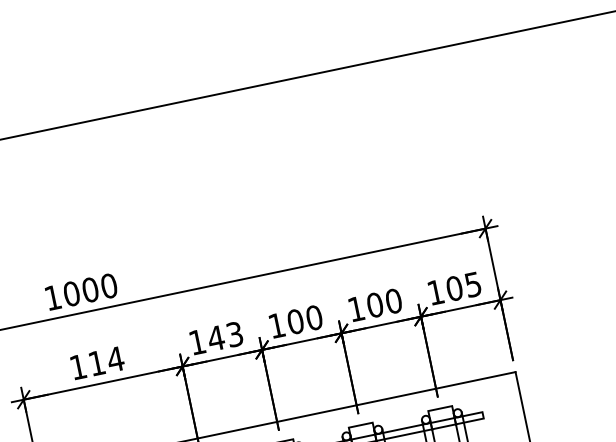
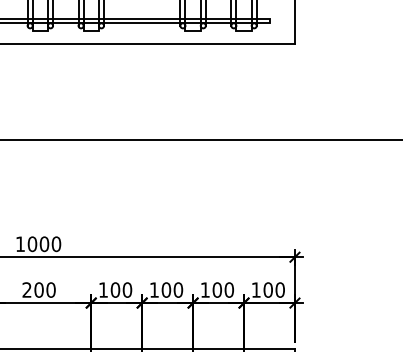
text: (471, 284) -> (279, 289), 105 -> 100
text: (225, 335) -> (121, 289), 143 -> 100
text: (95, 362) -> (38, 289), 114 -> 200

